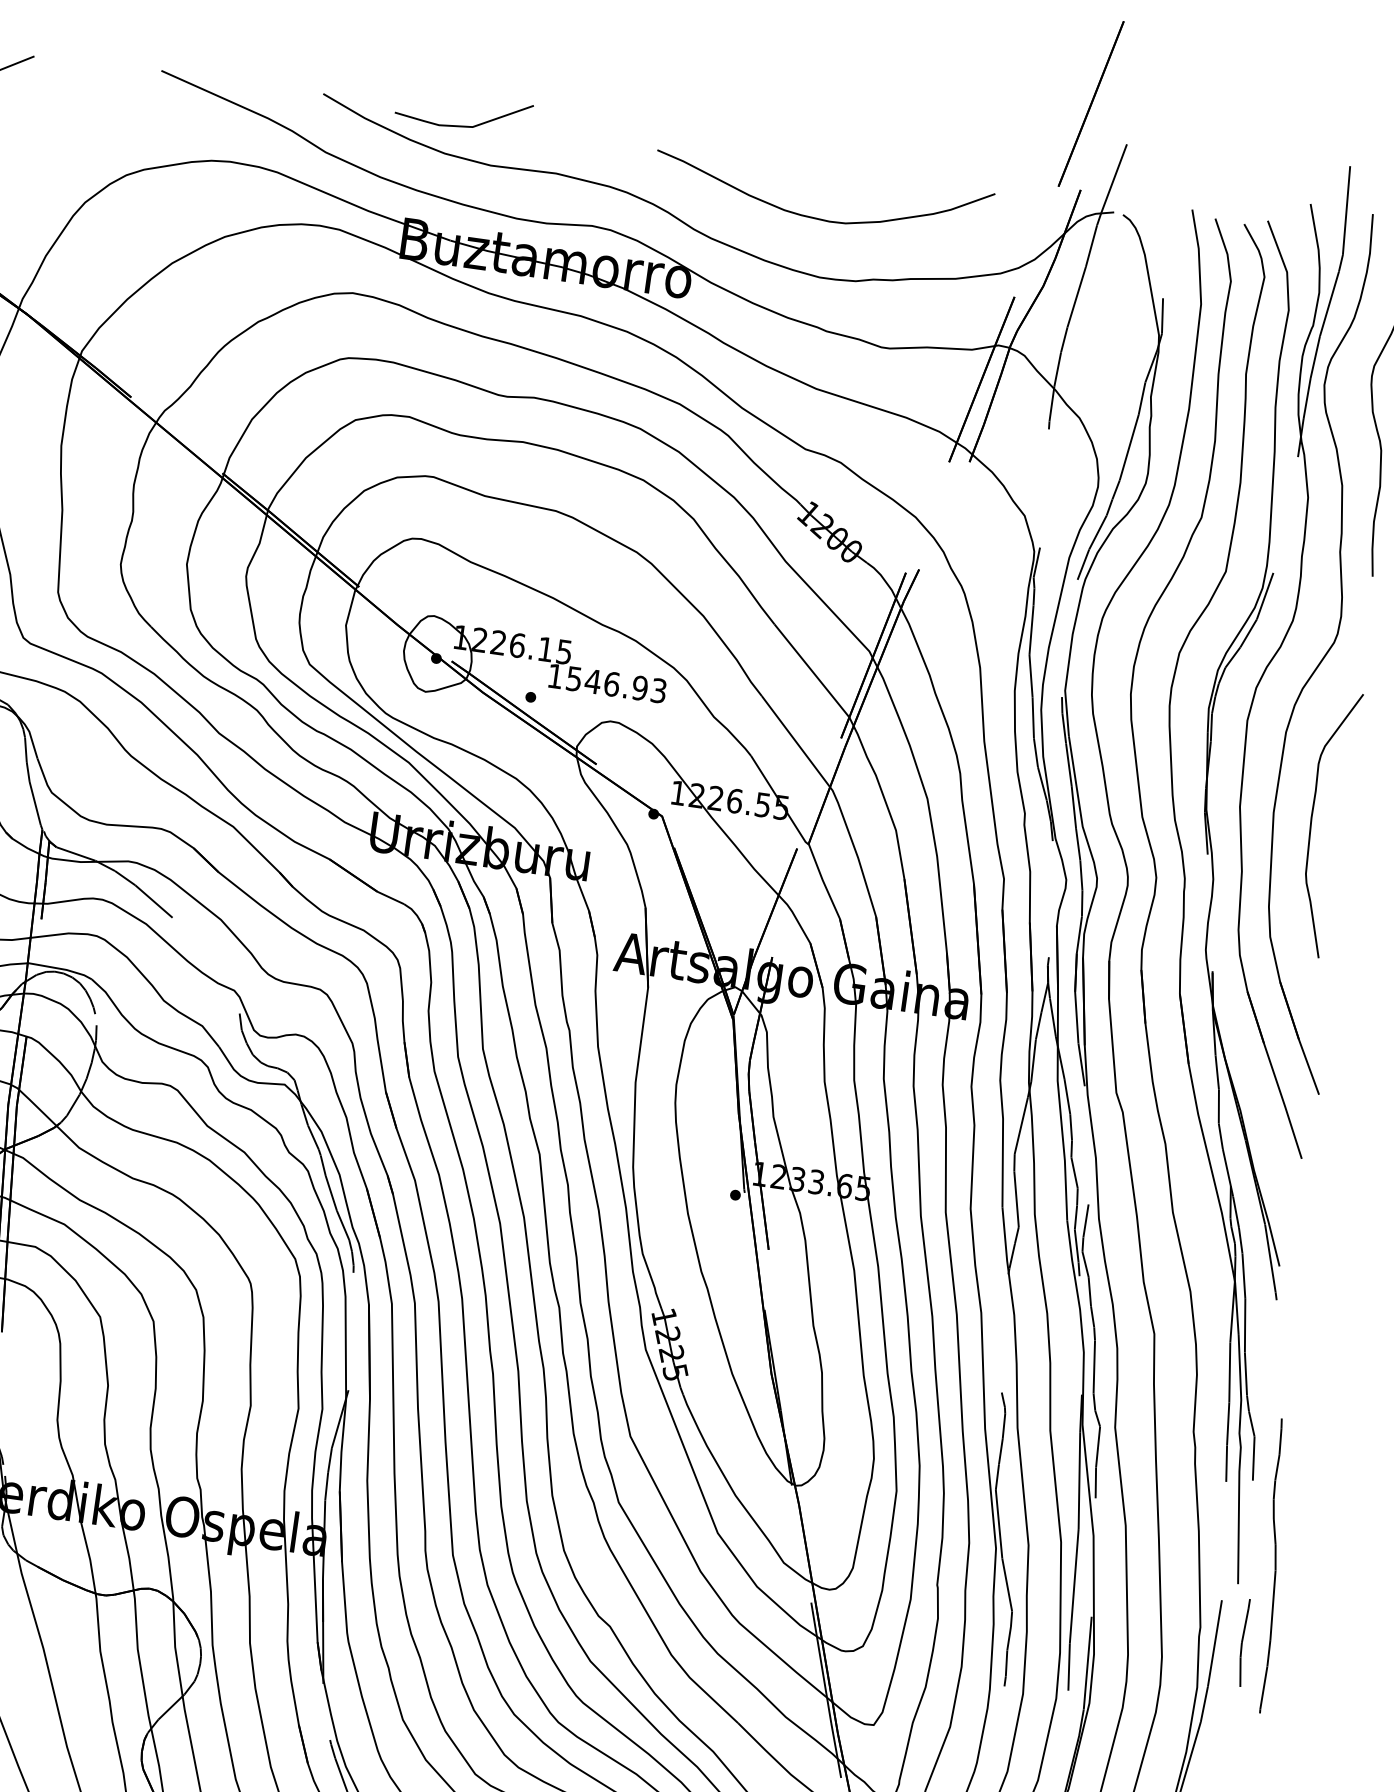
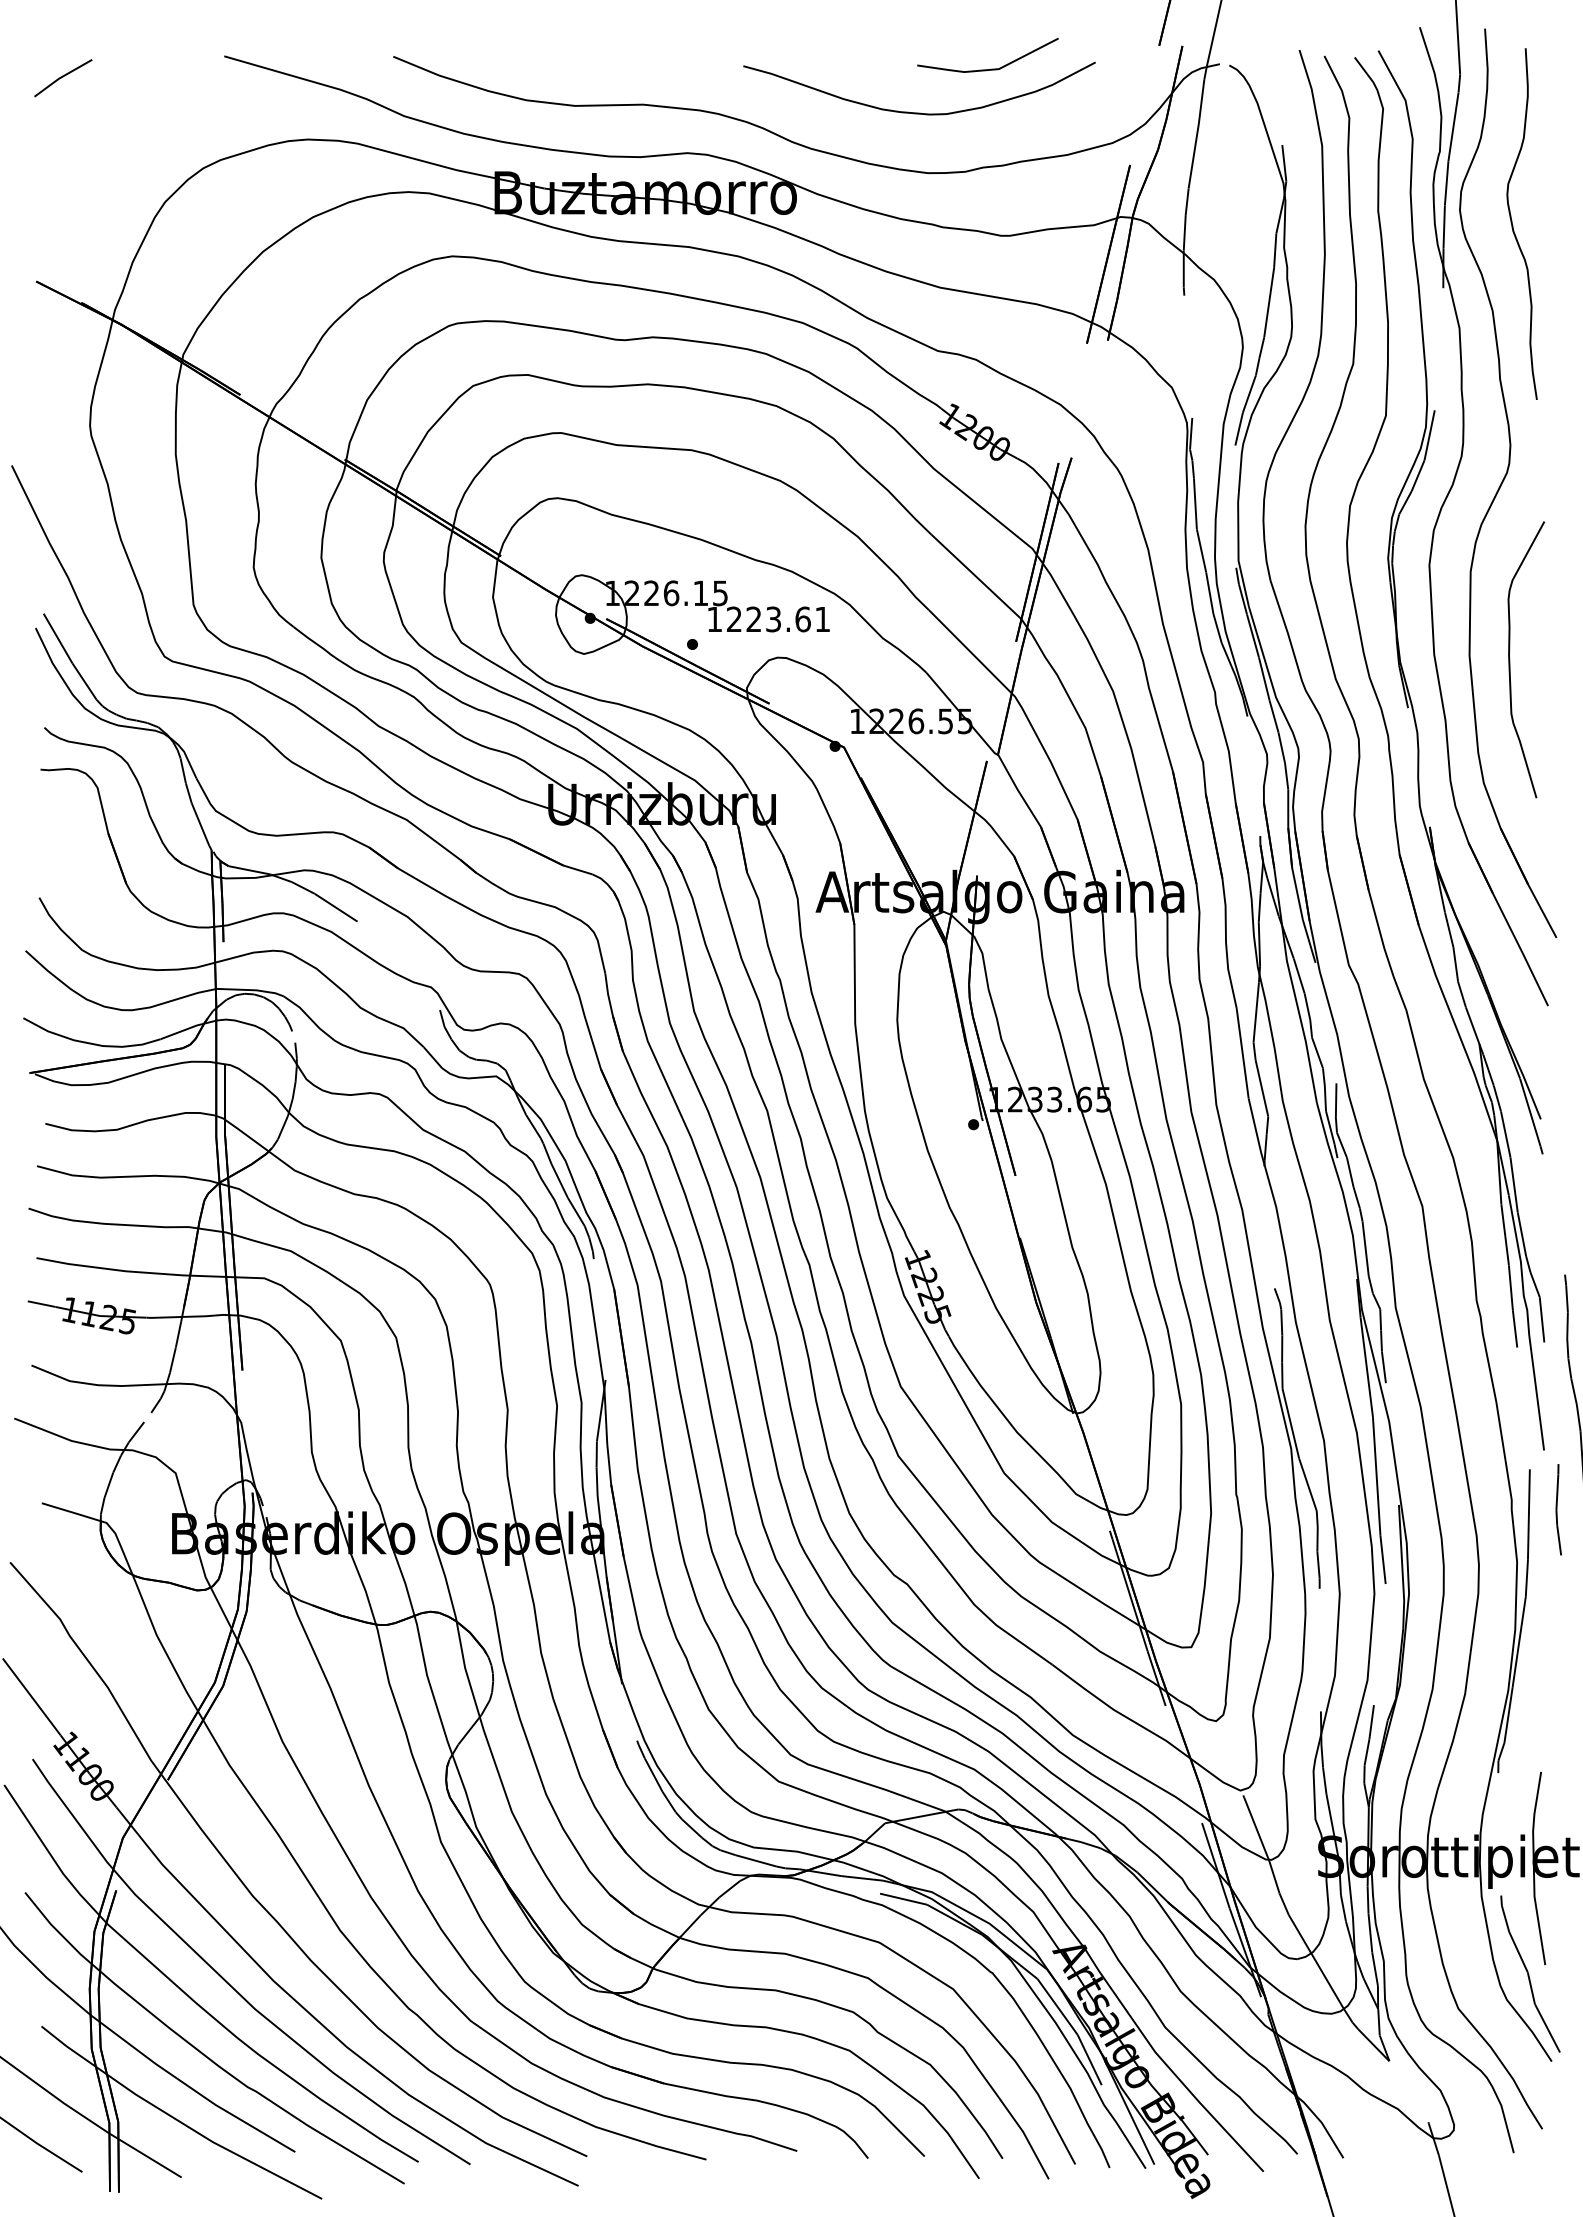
line: (464, 125) -> (990, 68), moved
text: (616, 684) -> (778, 619), 1546.93 -> 1223.61

